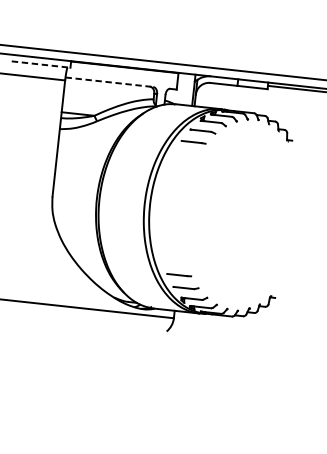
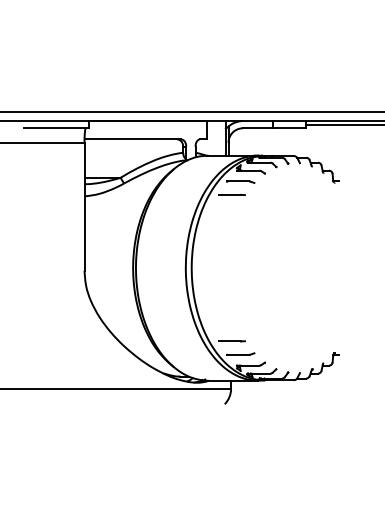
line: (41, 64) -> (56, 128), dashed -> solid
line: (109, 82) -> (133, 139), dashed -> solid

